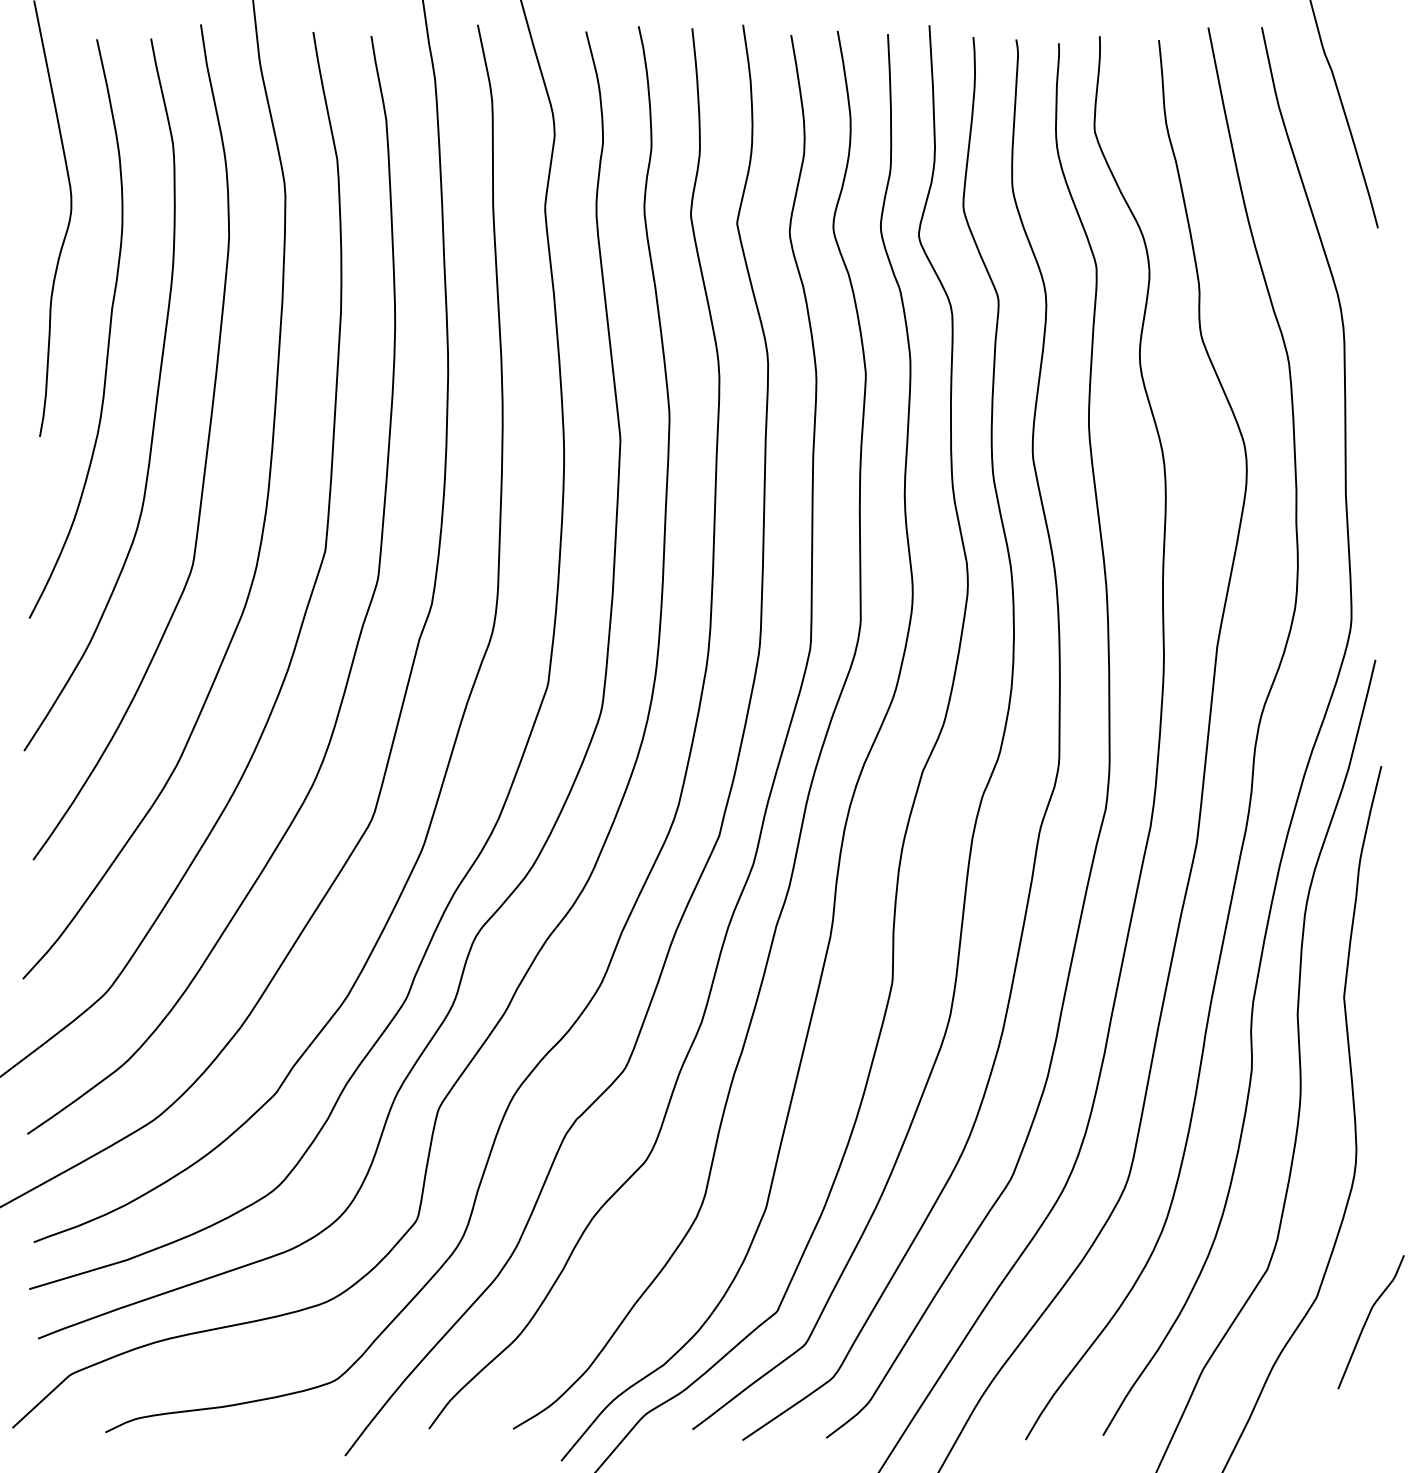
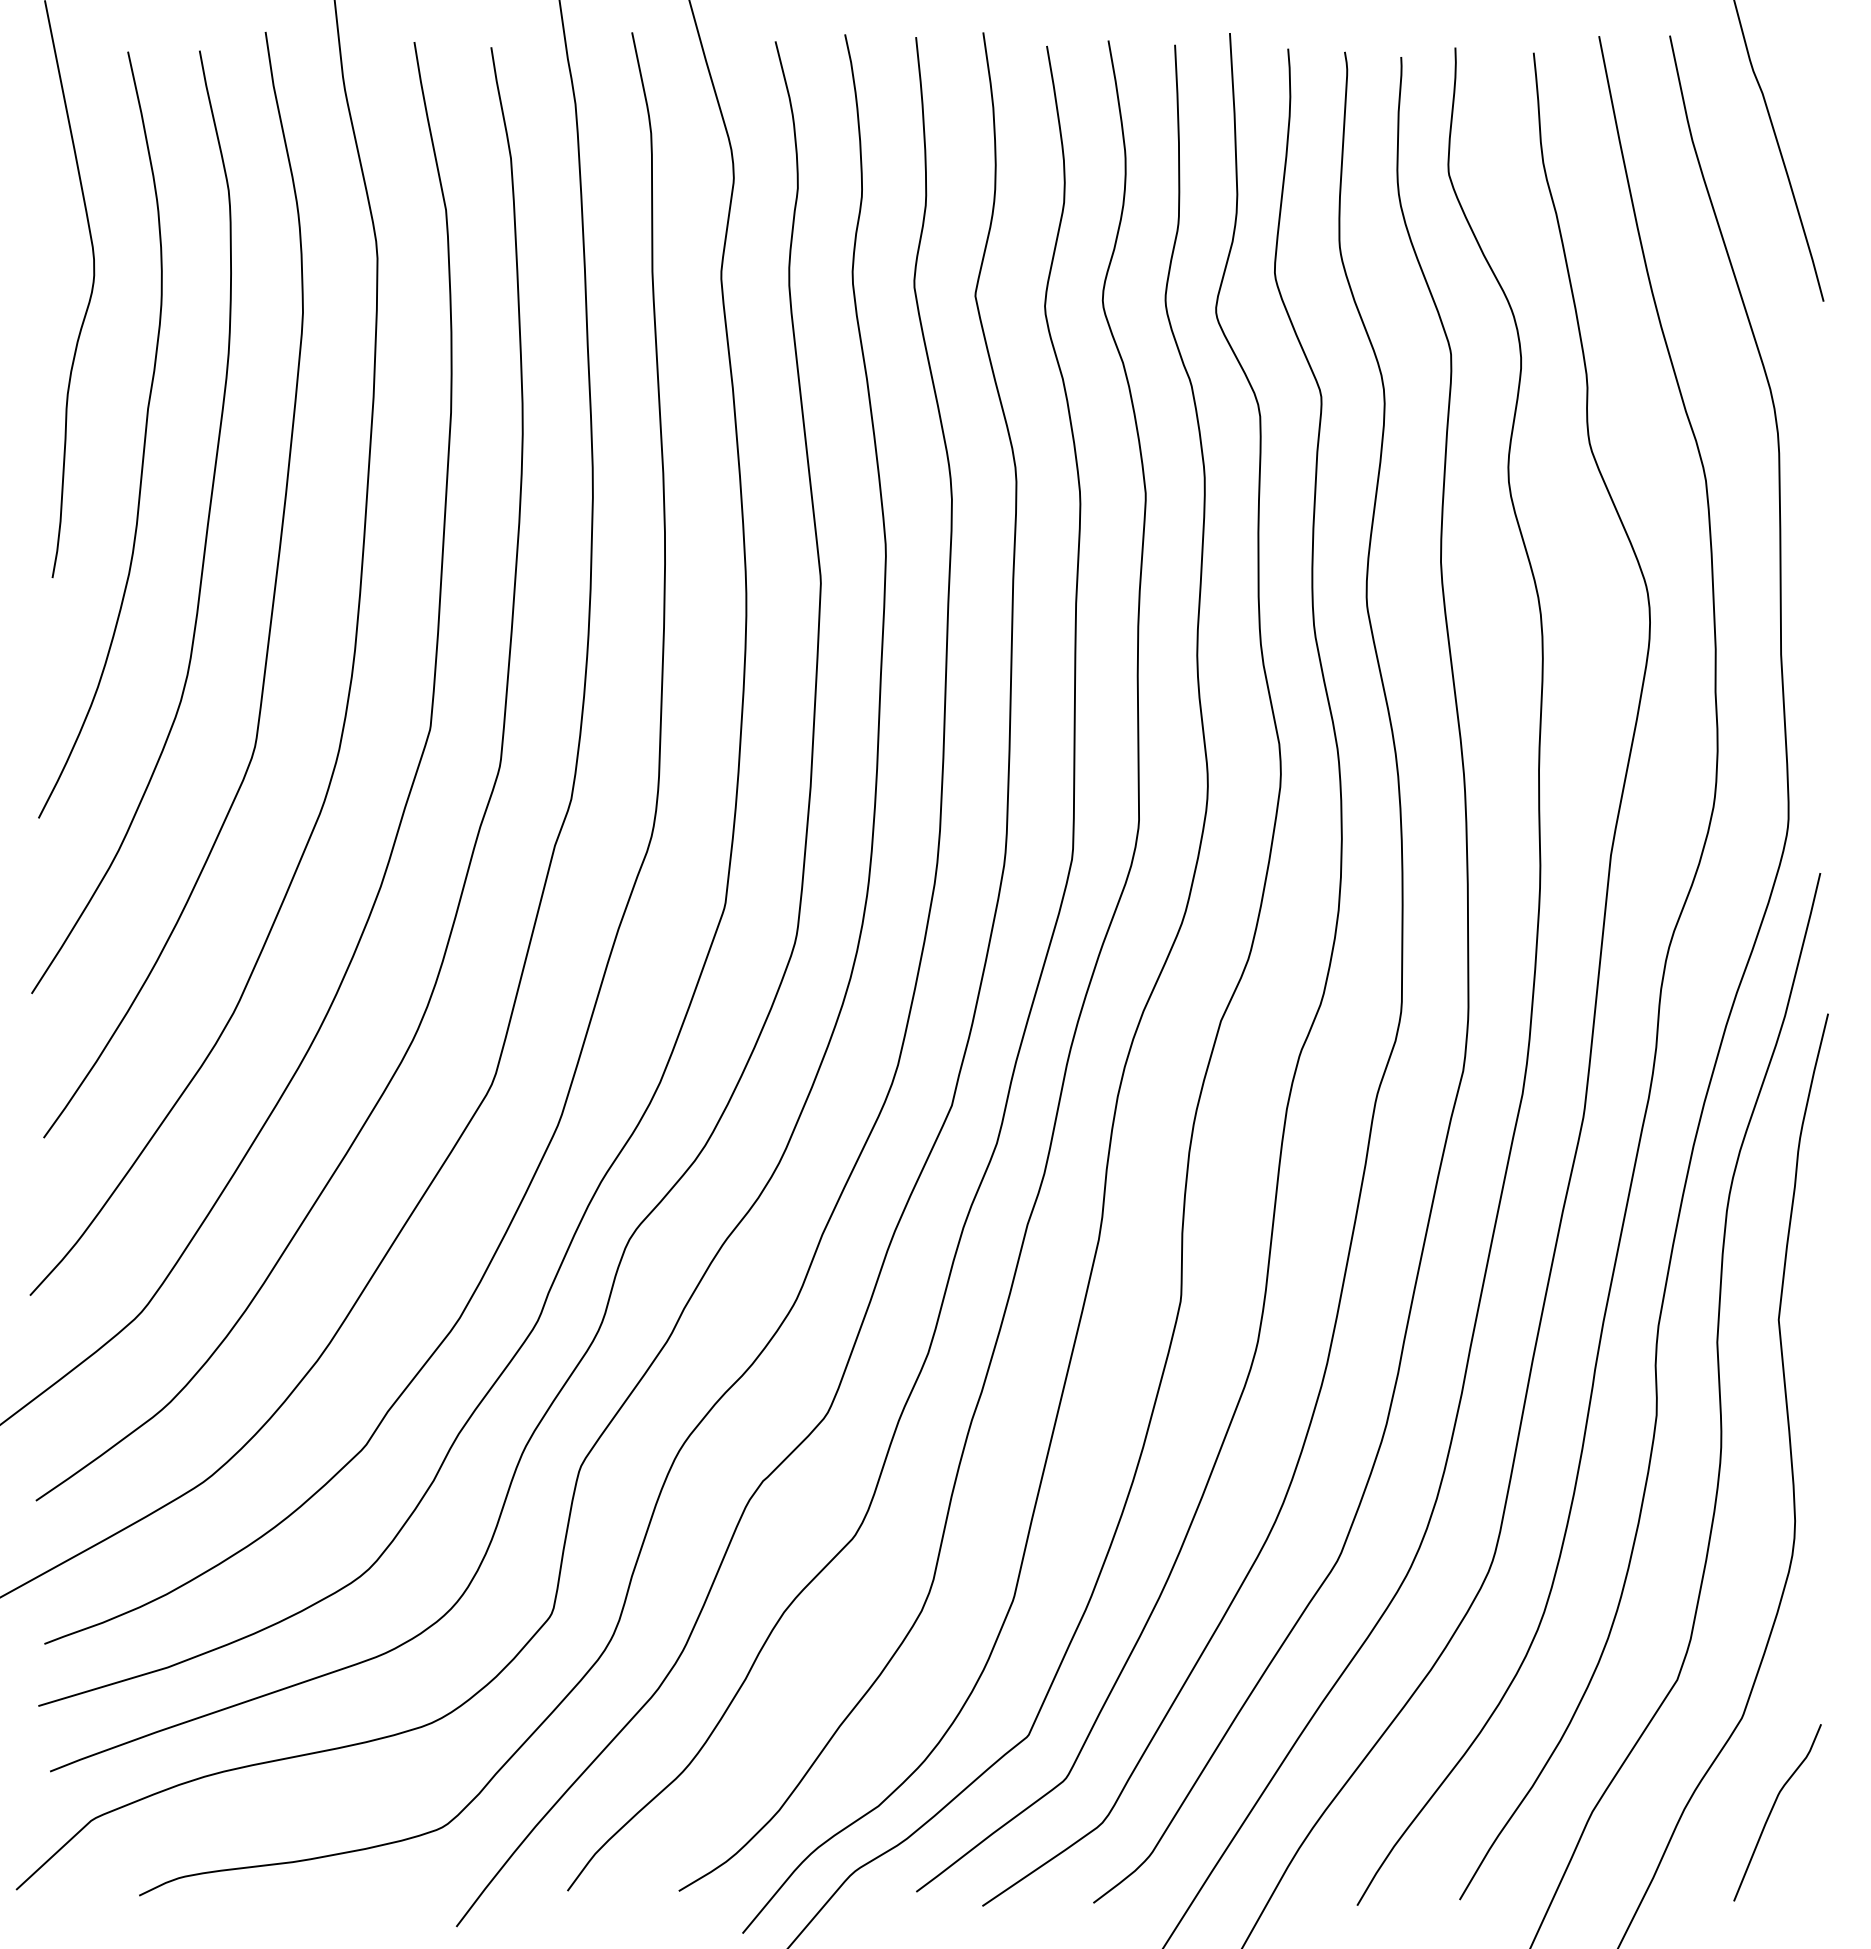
curve: (1367, 1320) -> (1772, 1810), moved

